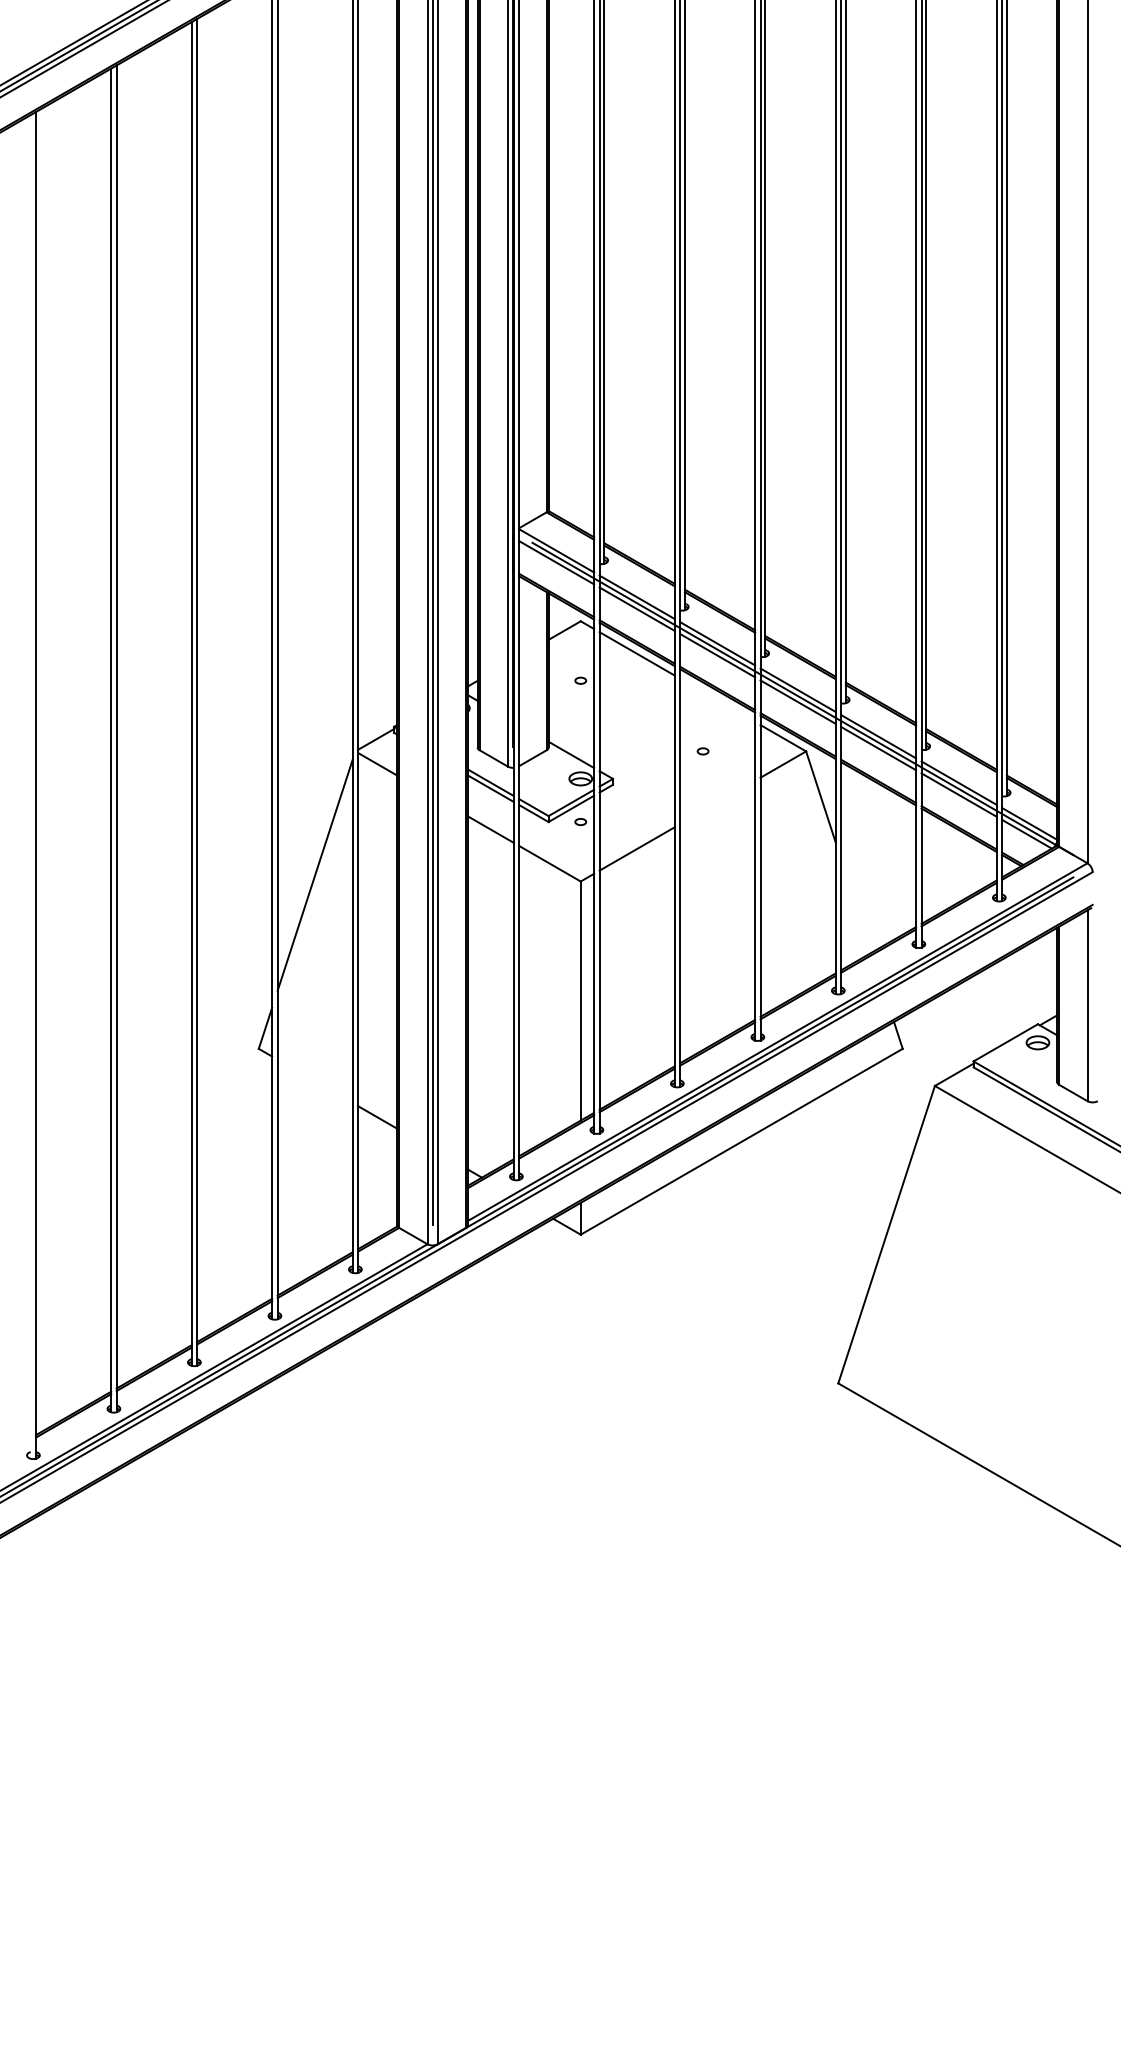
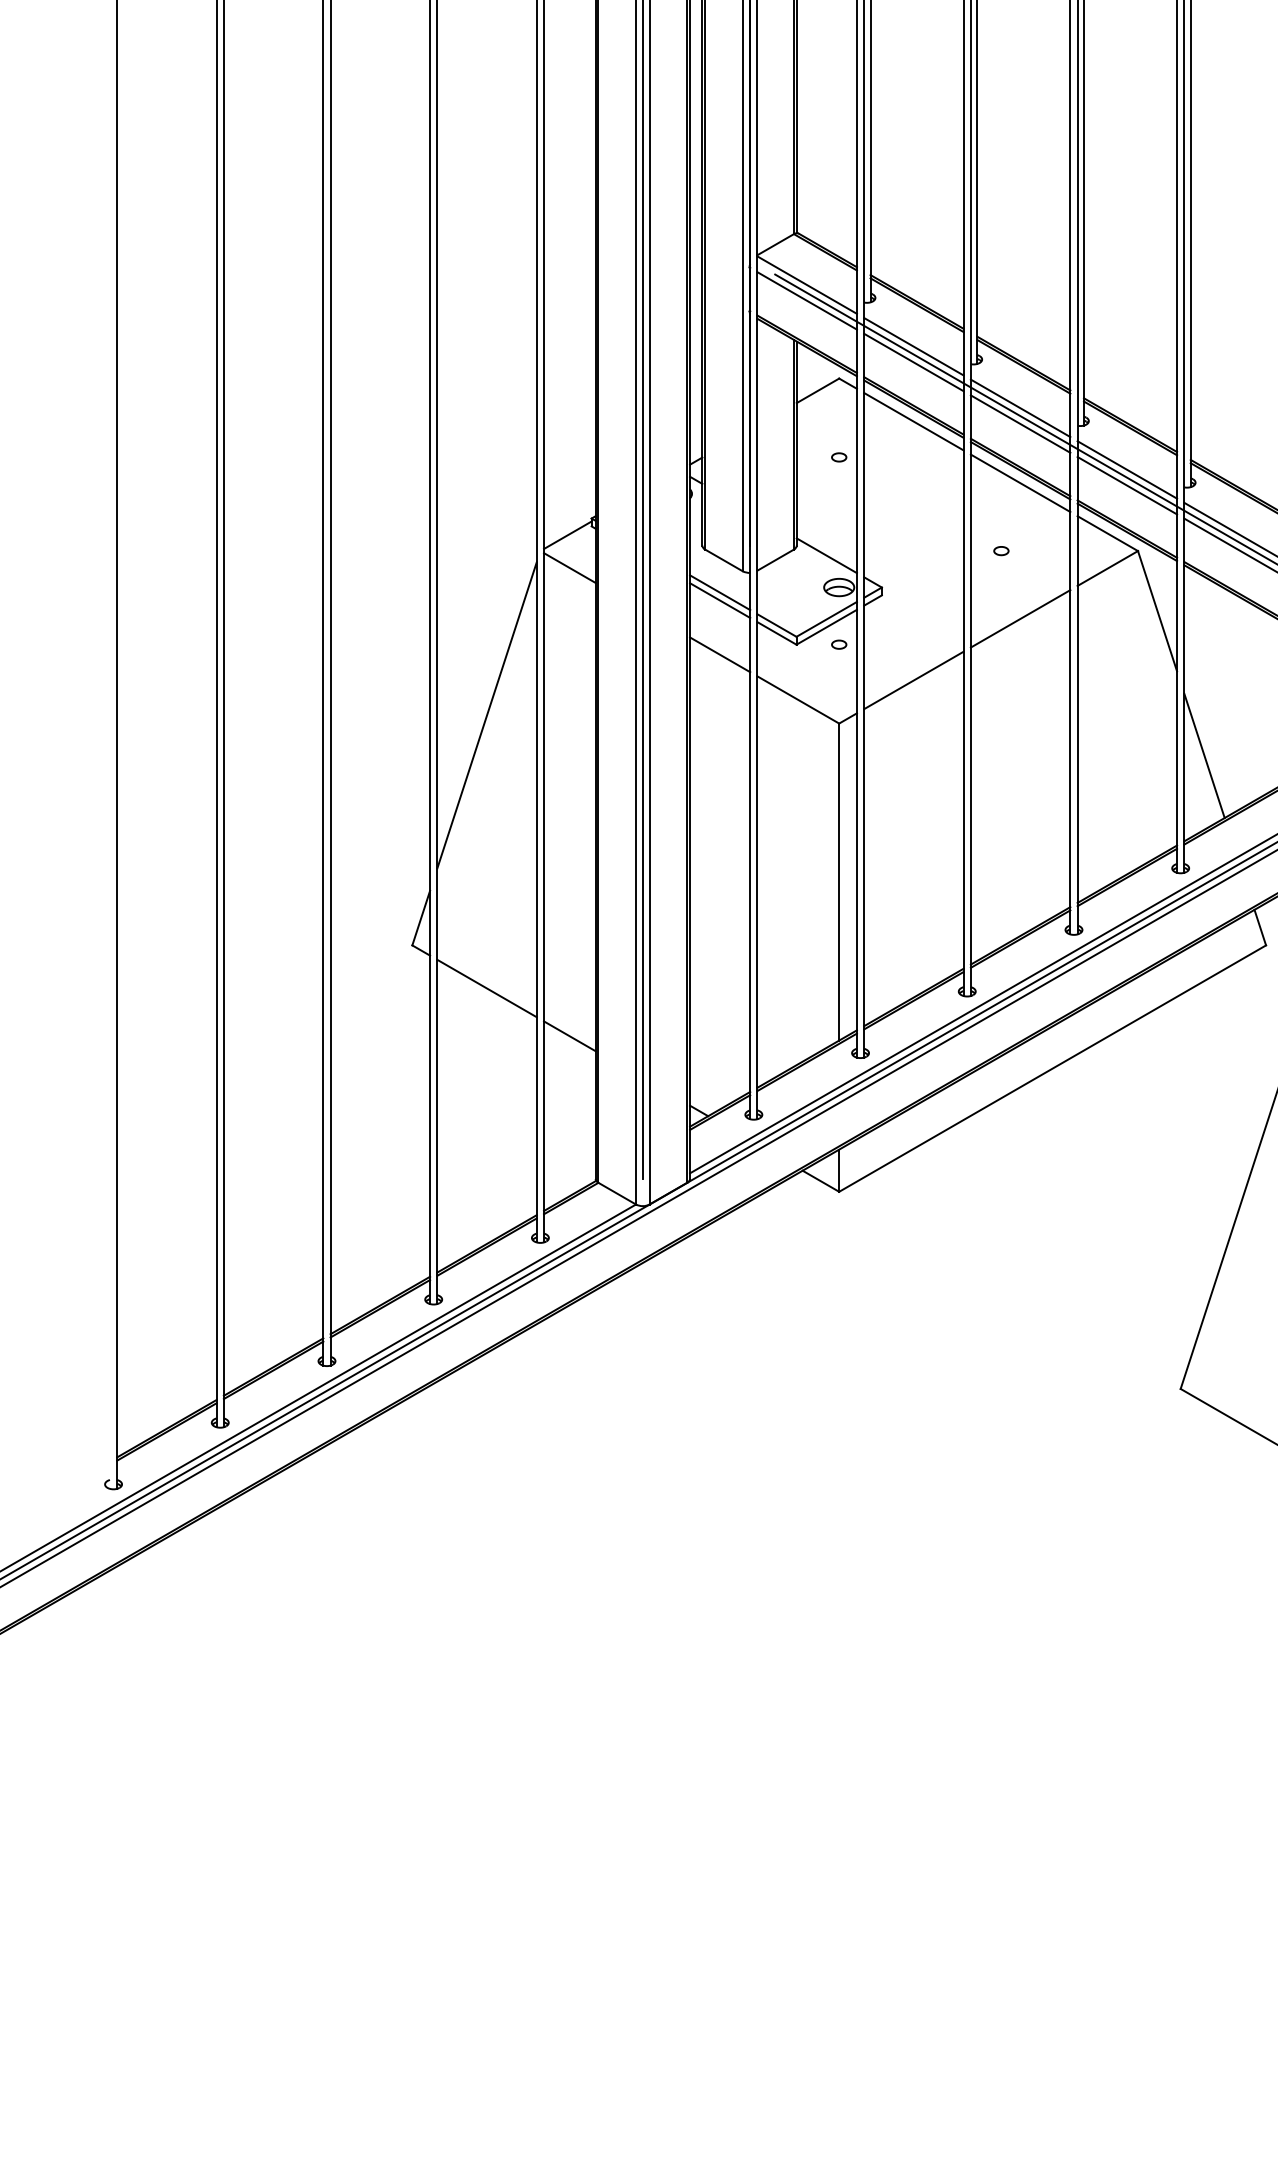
line: (717, 699) -> (1020, 482), added
line: (717, 802) -> (1020, 618), added
line: (856, 905) -> (1204, 755), added
line: (314, 1081) -> (486, 988), added

